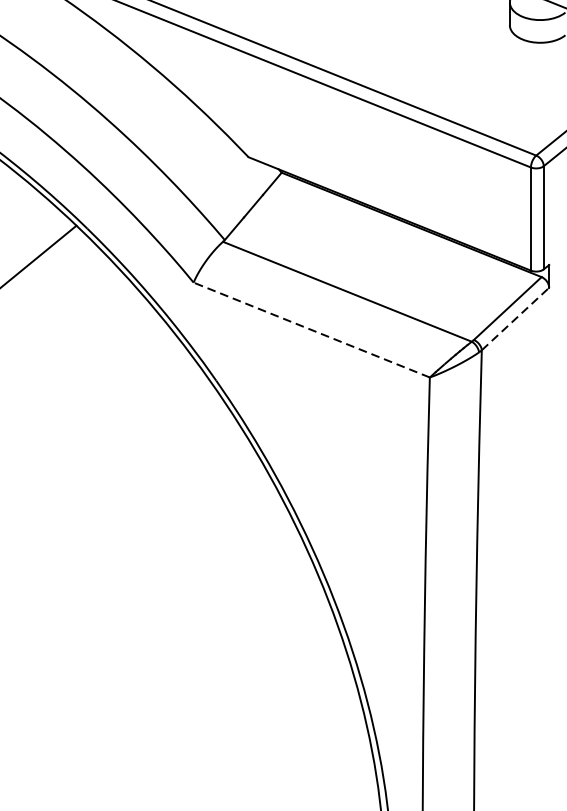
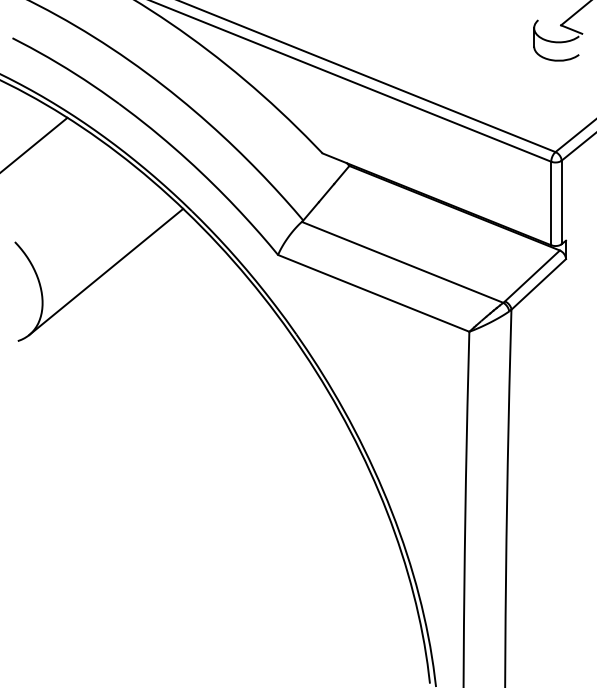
line: (516, 319) -> (539, 284), dashed -> solid
line: (311, 330) -> (373, 293), dashed -> solid

